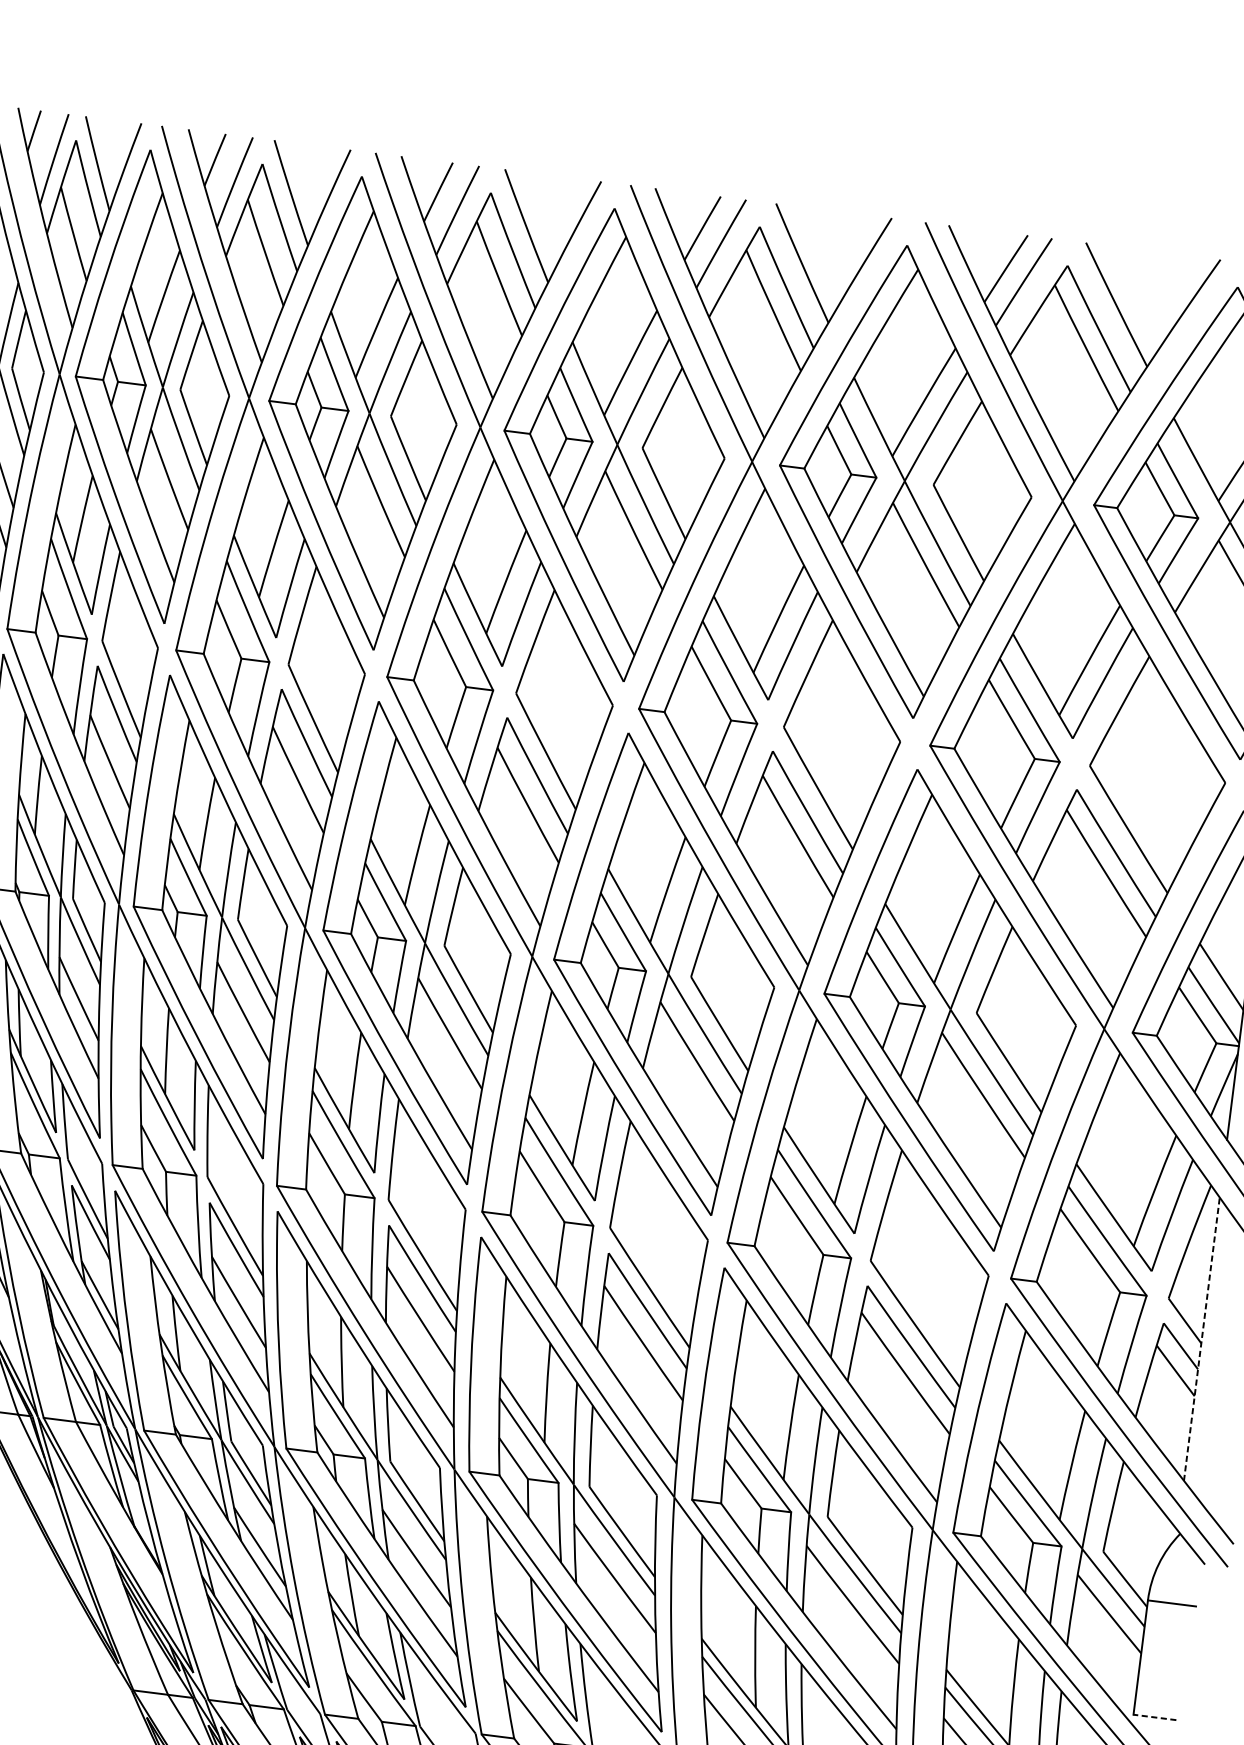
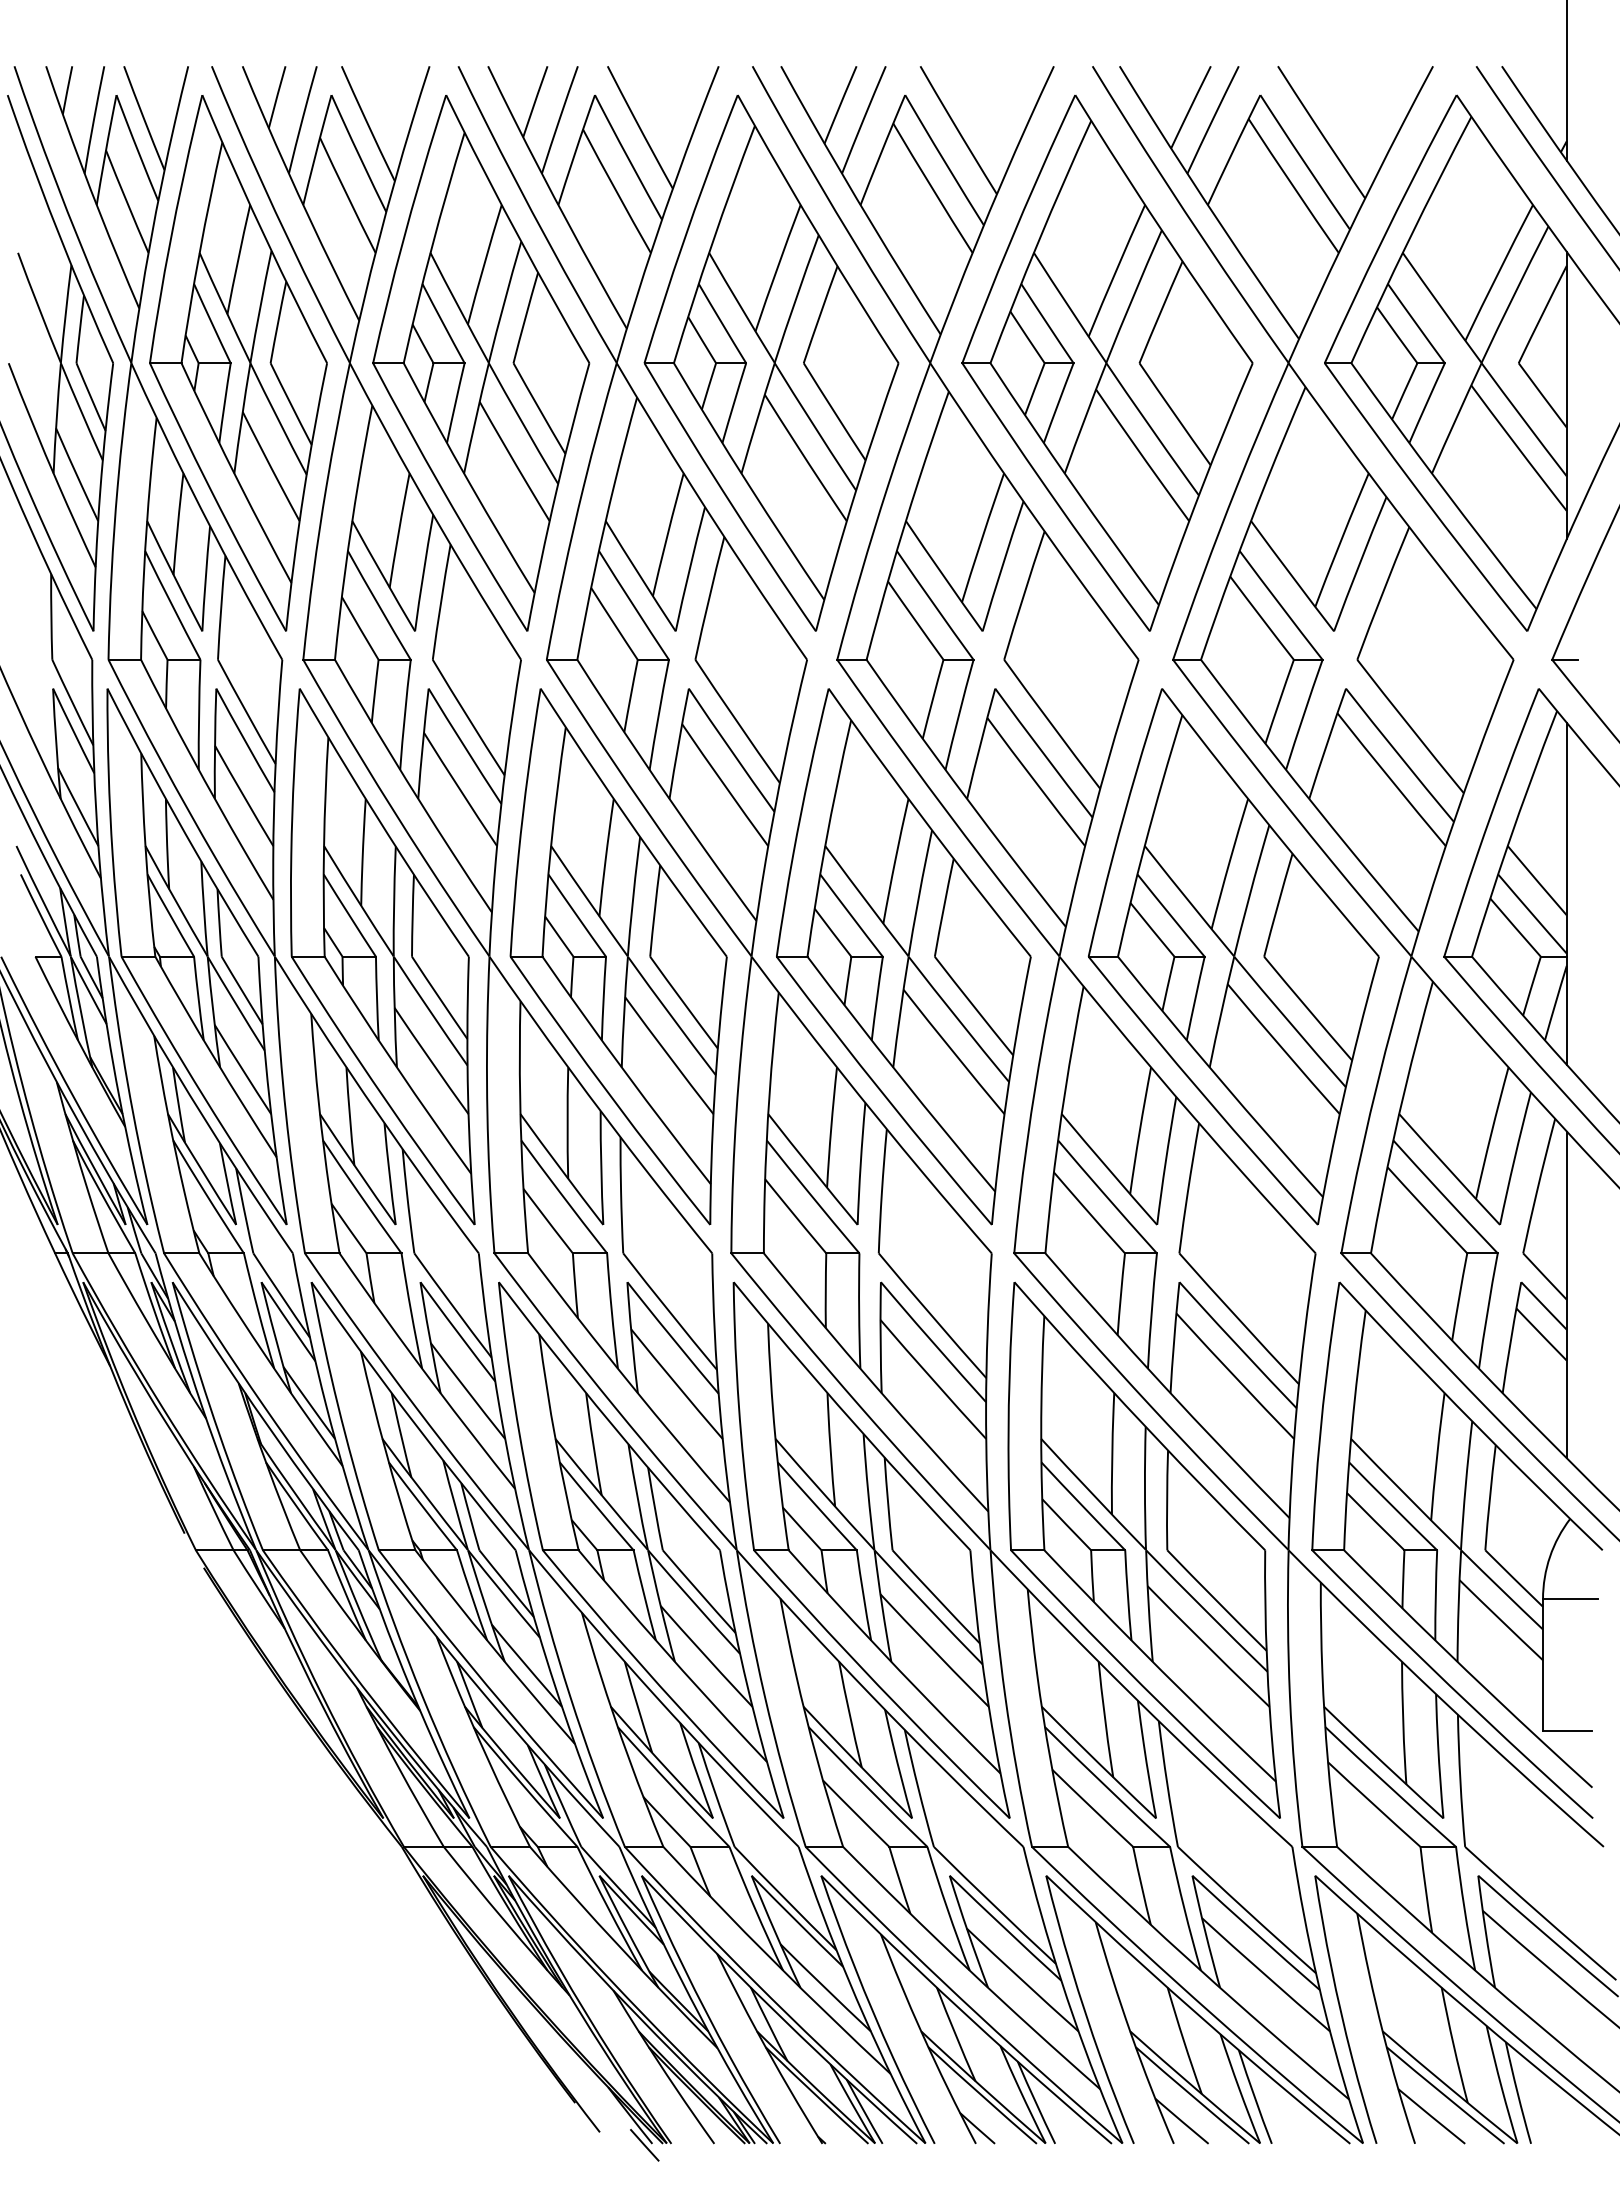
line: (1201, 1338) -> (1566, 1294), dashed -> solid
line: (1154, 1717) -> (1567, 1731), dashed -> solid

